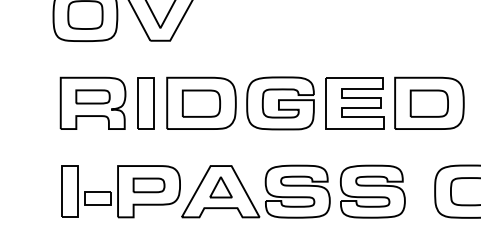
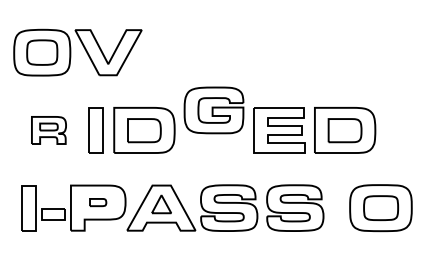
part: (92, 103) -> (48, 130), size x0.6
part: (279, 103) -> (213, 110), moved
part: (148, 185) -> (97, 202), size x0.6

